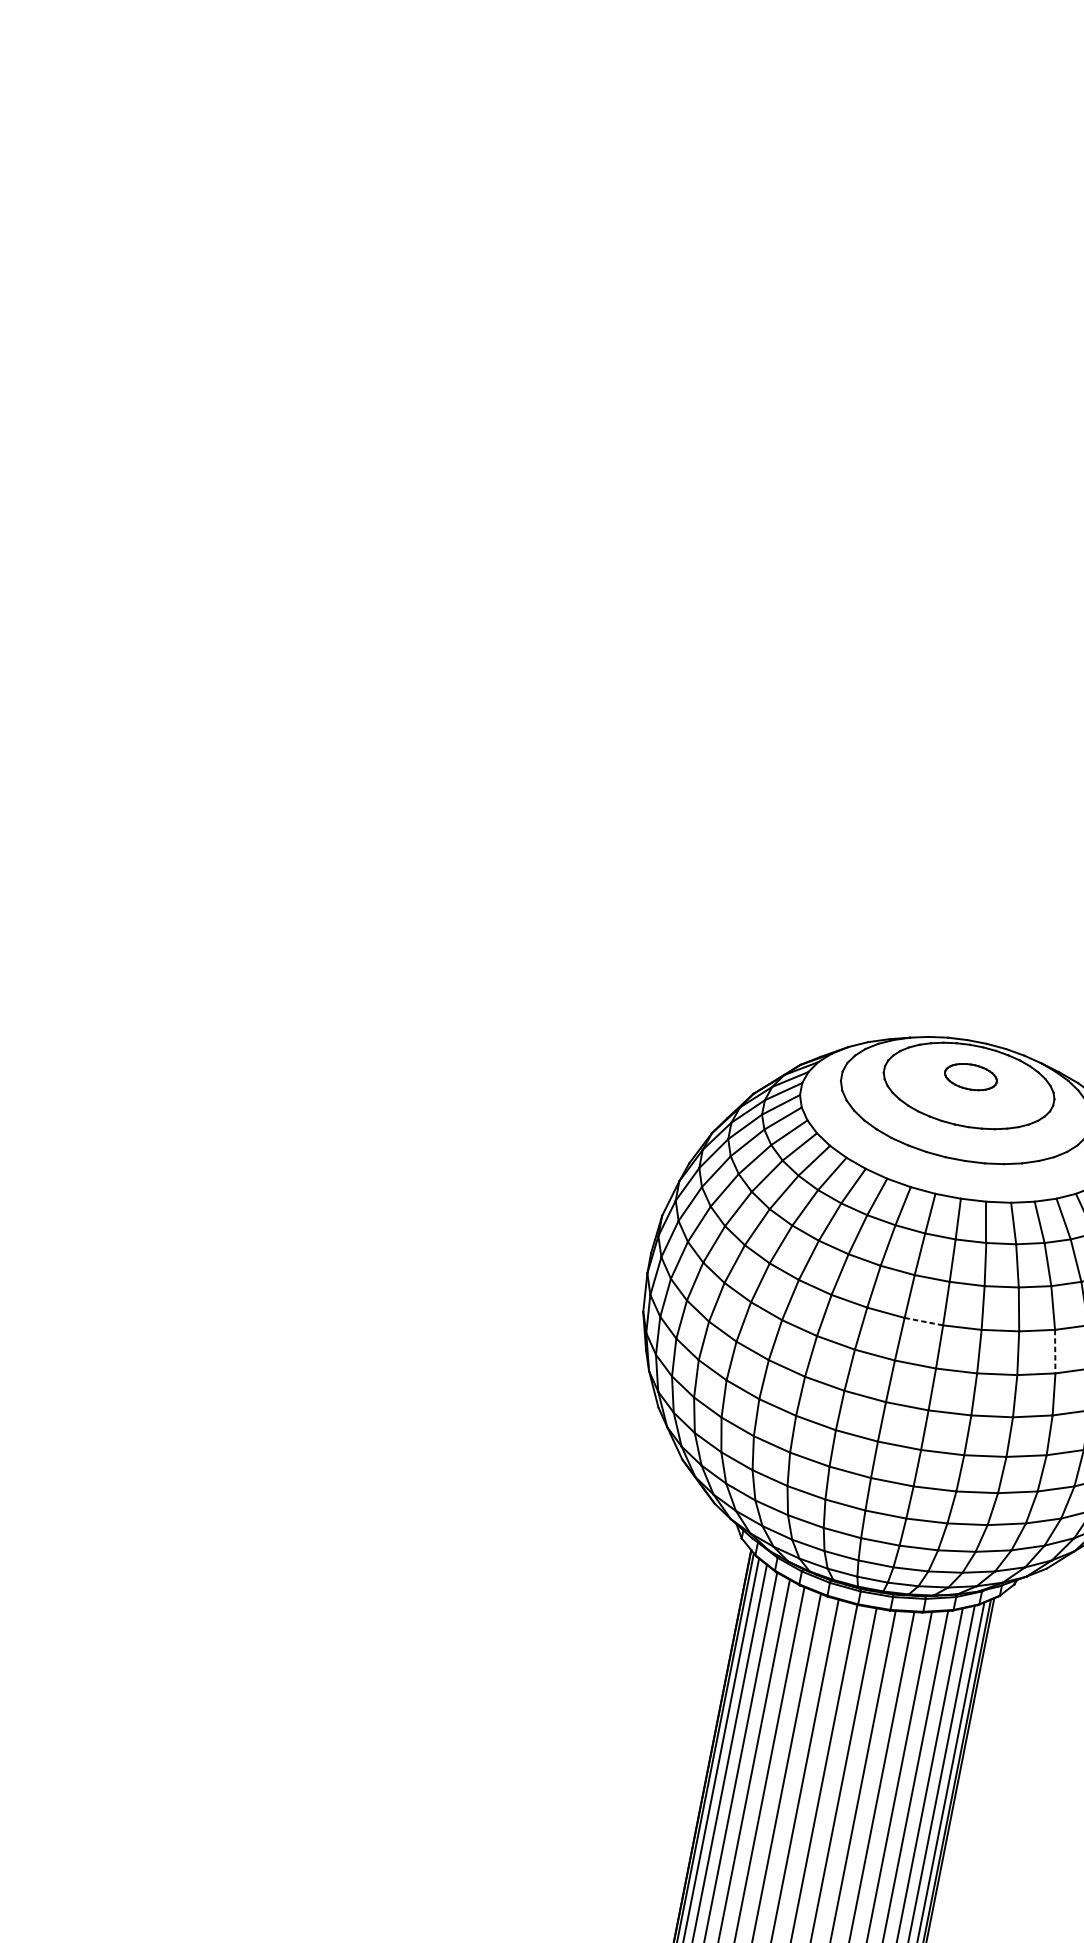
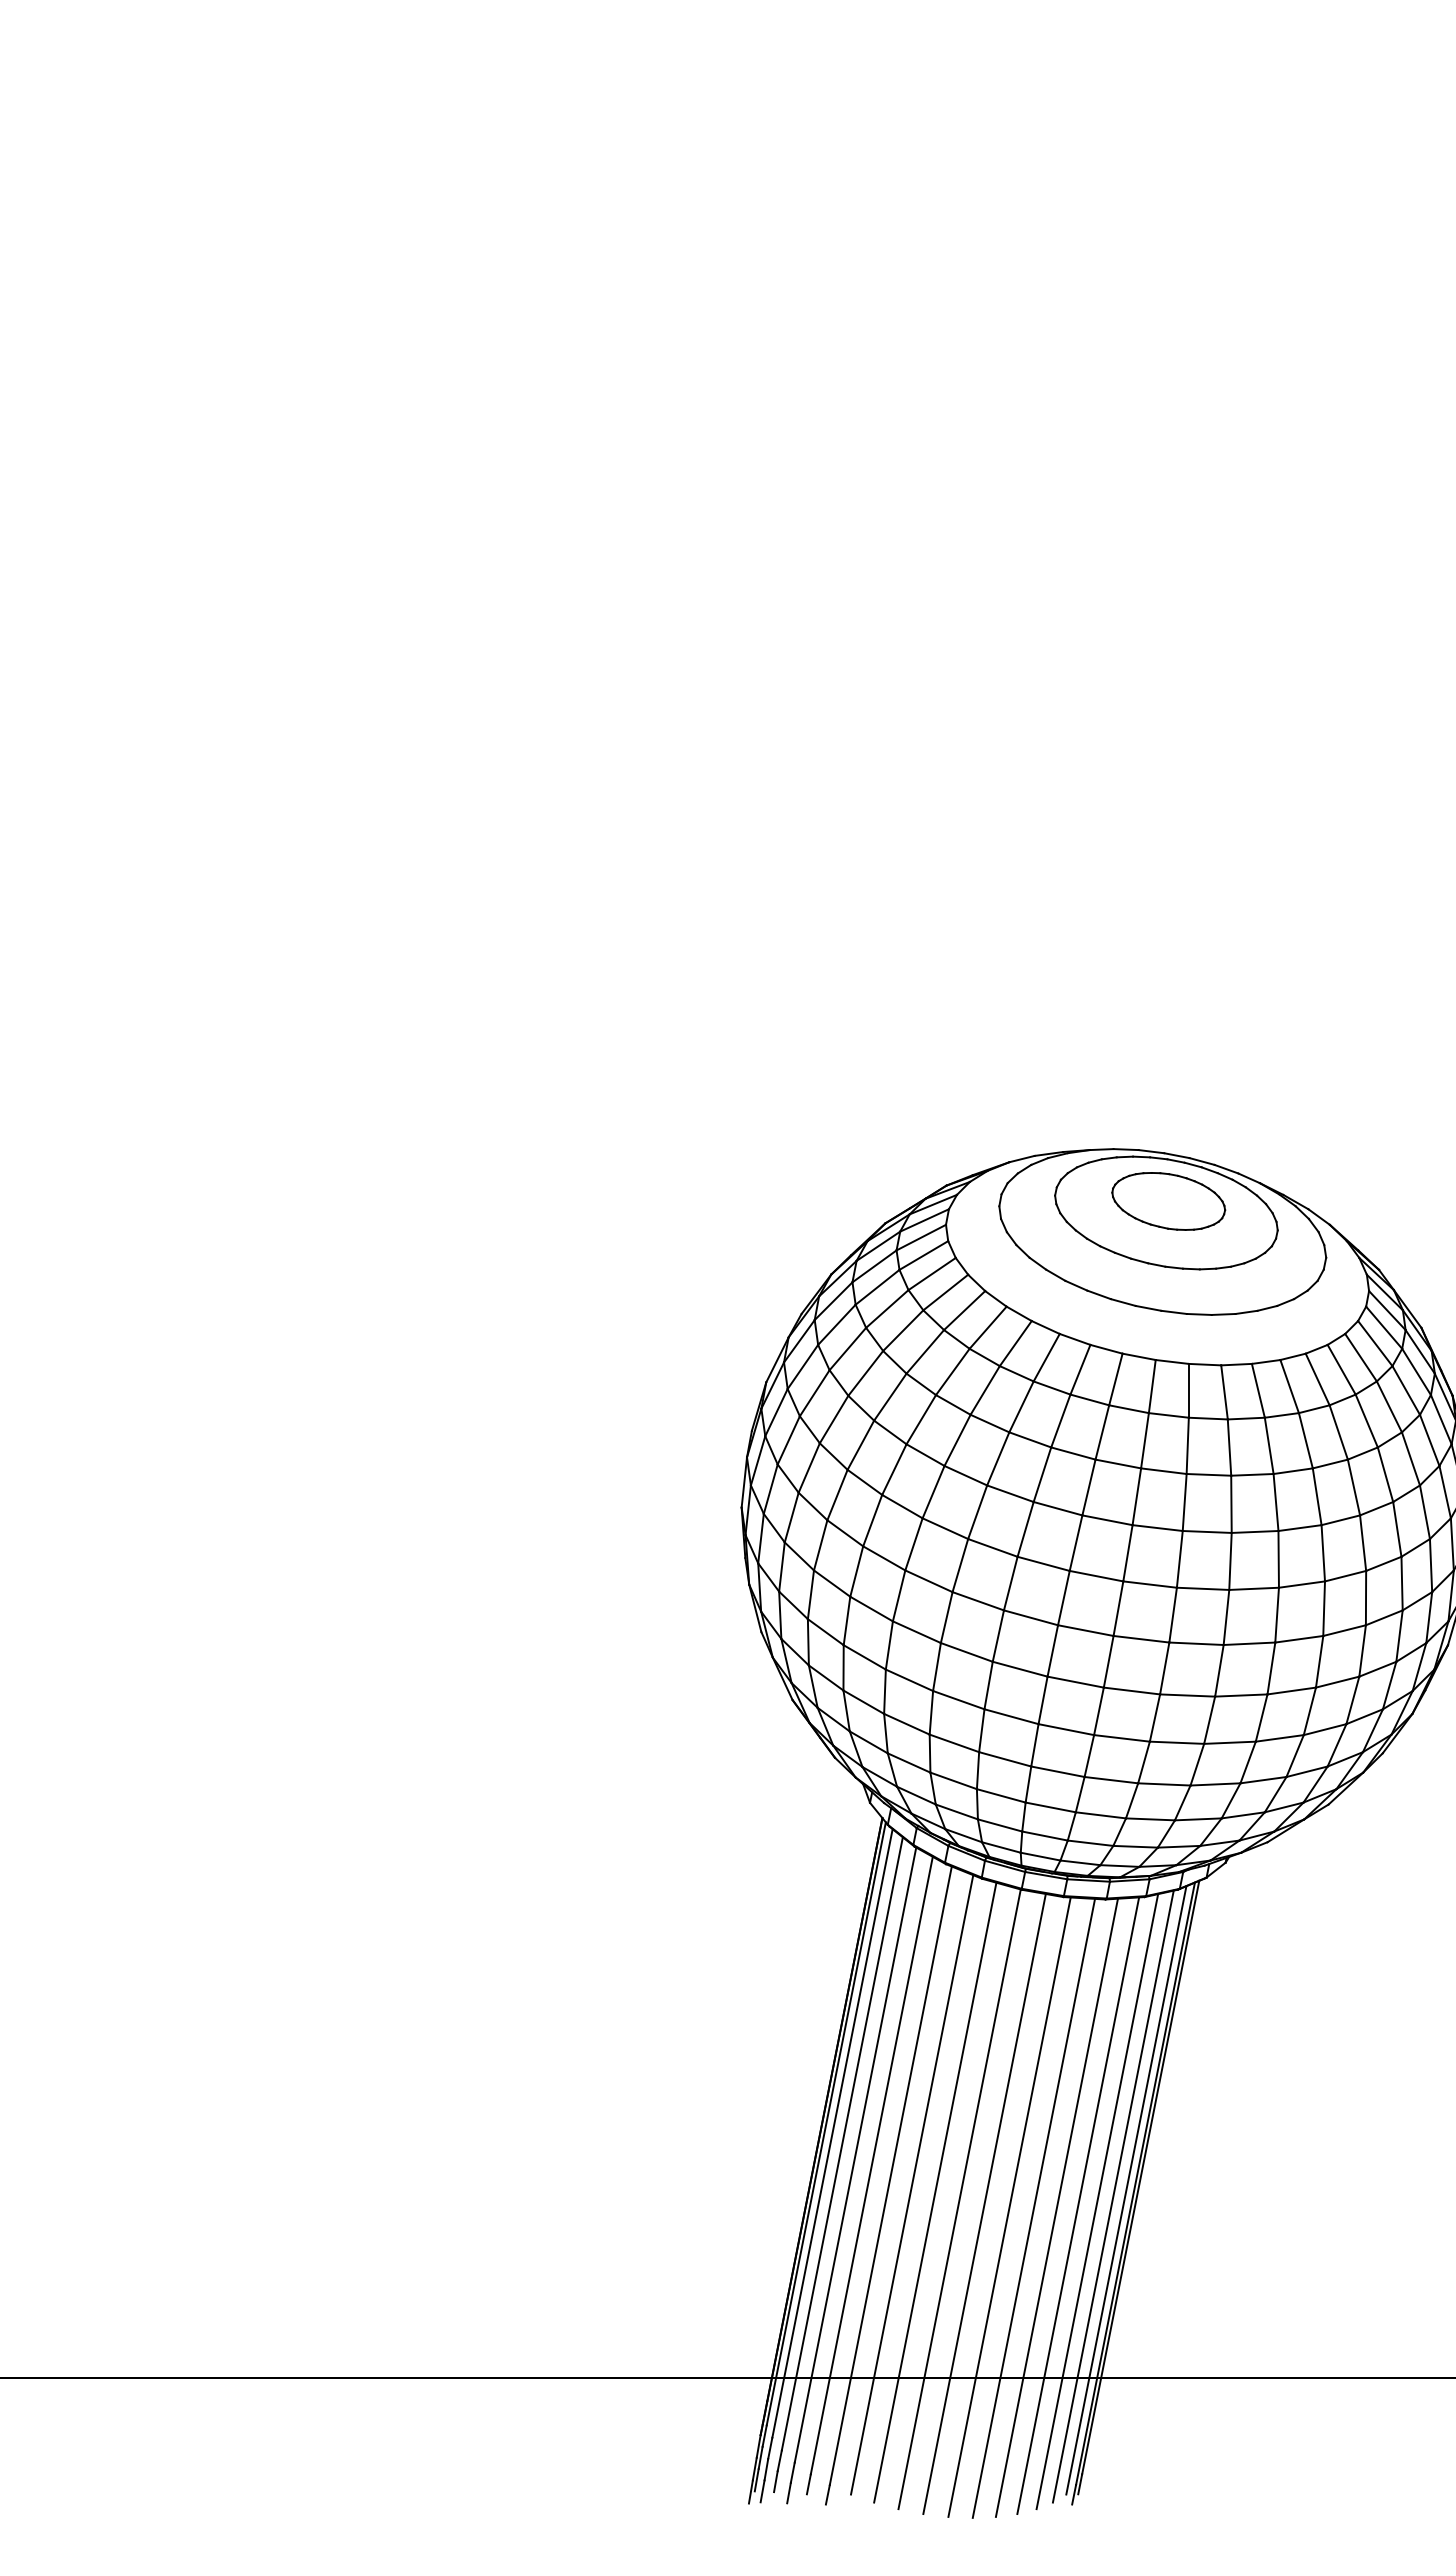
part: (970, 1077) -> (1168, 1201), size x1.67
line: (923, 1321) -> (1107, 1520), dashed -> solid
line: (1055, 1351) -> (1278, 1559), dashed -> solid

